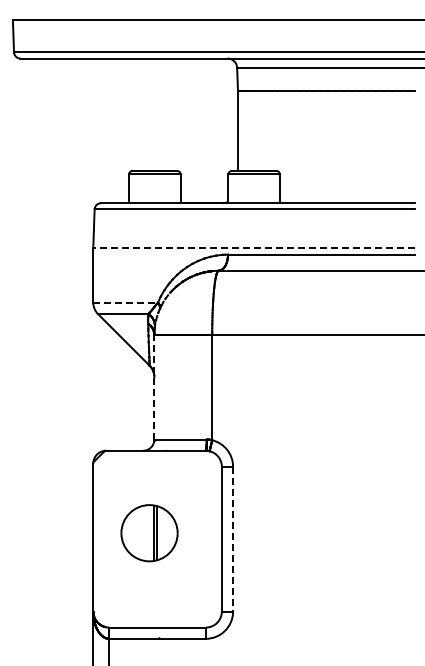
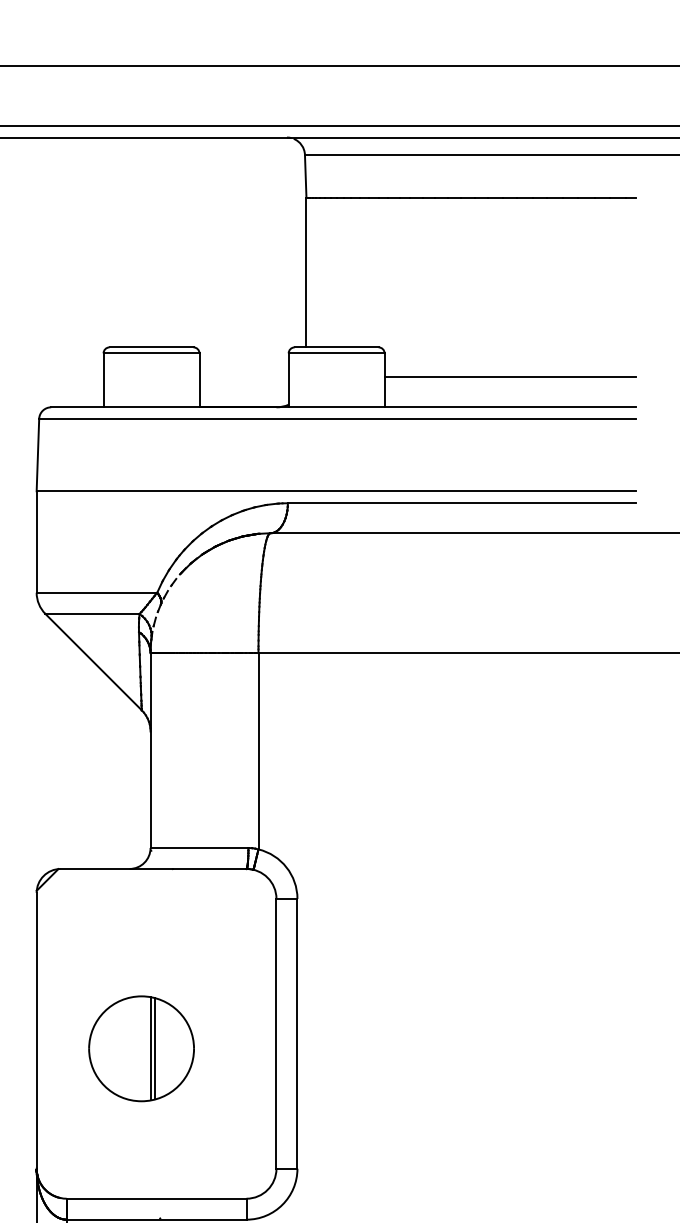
line: (346, 187) -> (508, 378), added
line: (254, 248) -> (337, 491), dashed -> solid
line: (126, 302) -> (98, 592), dashed -> solid
line: (154, 386) -> (150, 749), dashed -> solid
part: (149, 533) -> (141, 1049), moved
line: (233, 539) -> (298, 1034), dashed -> solid

